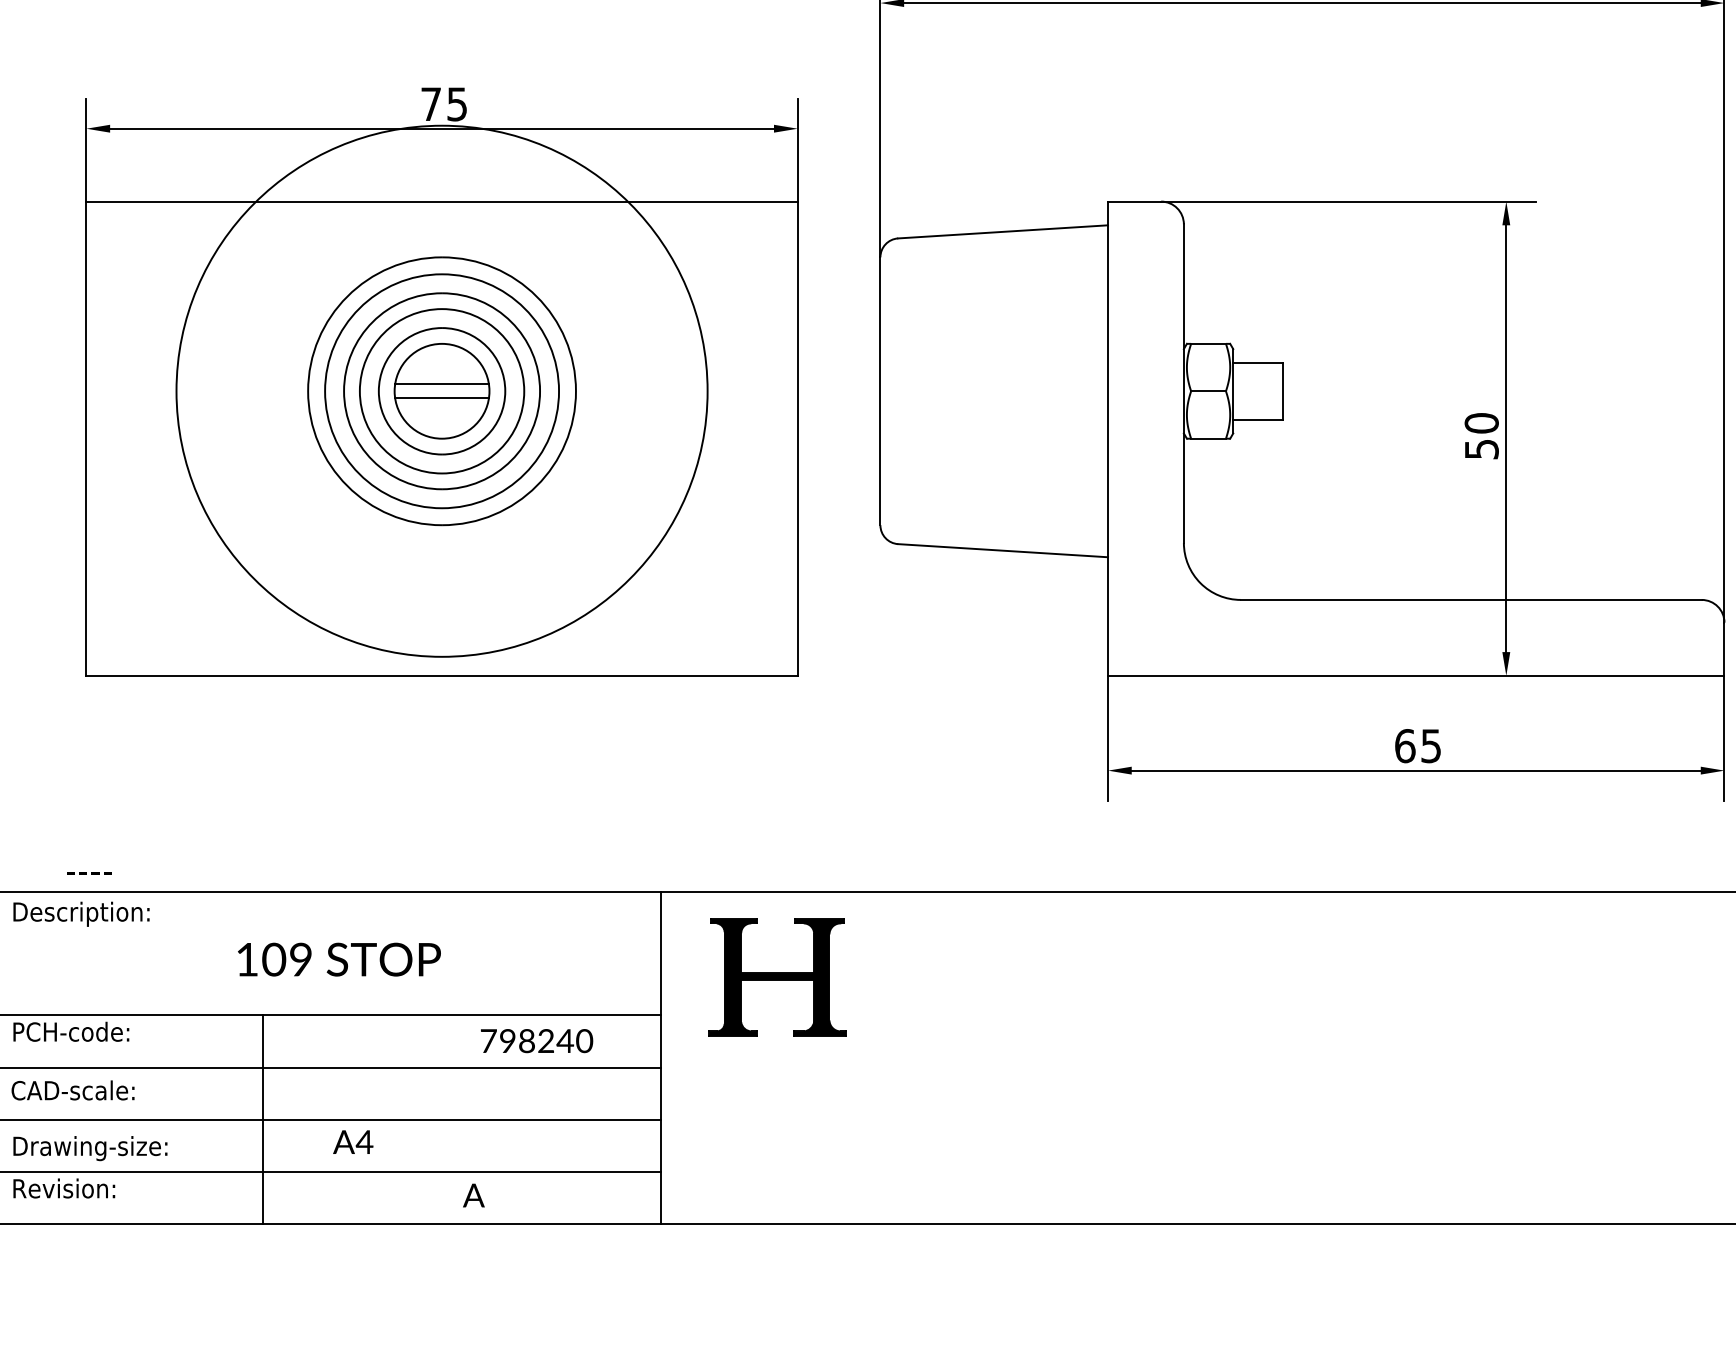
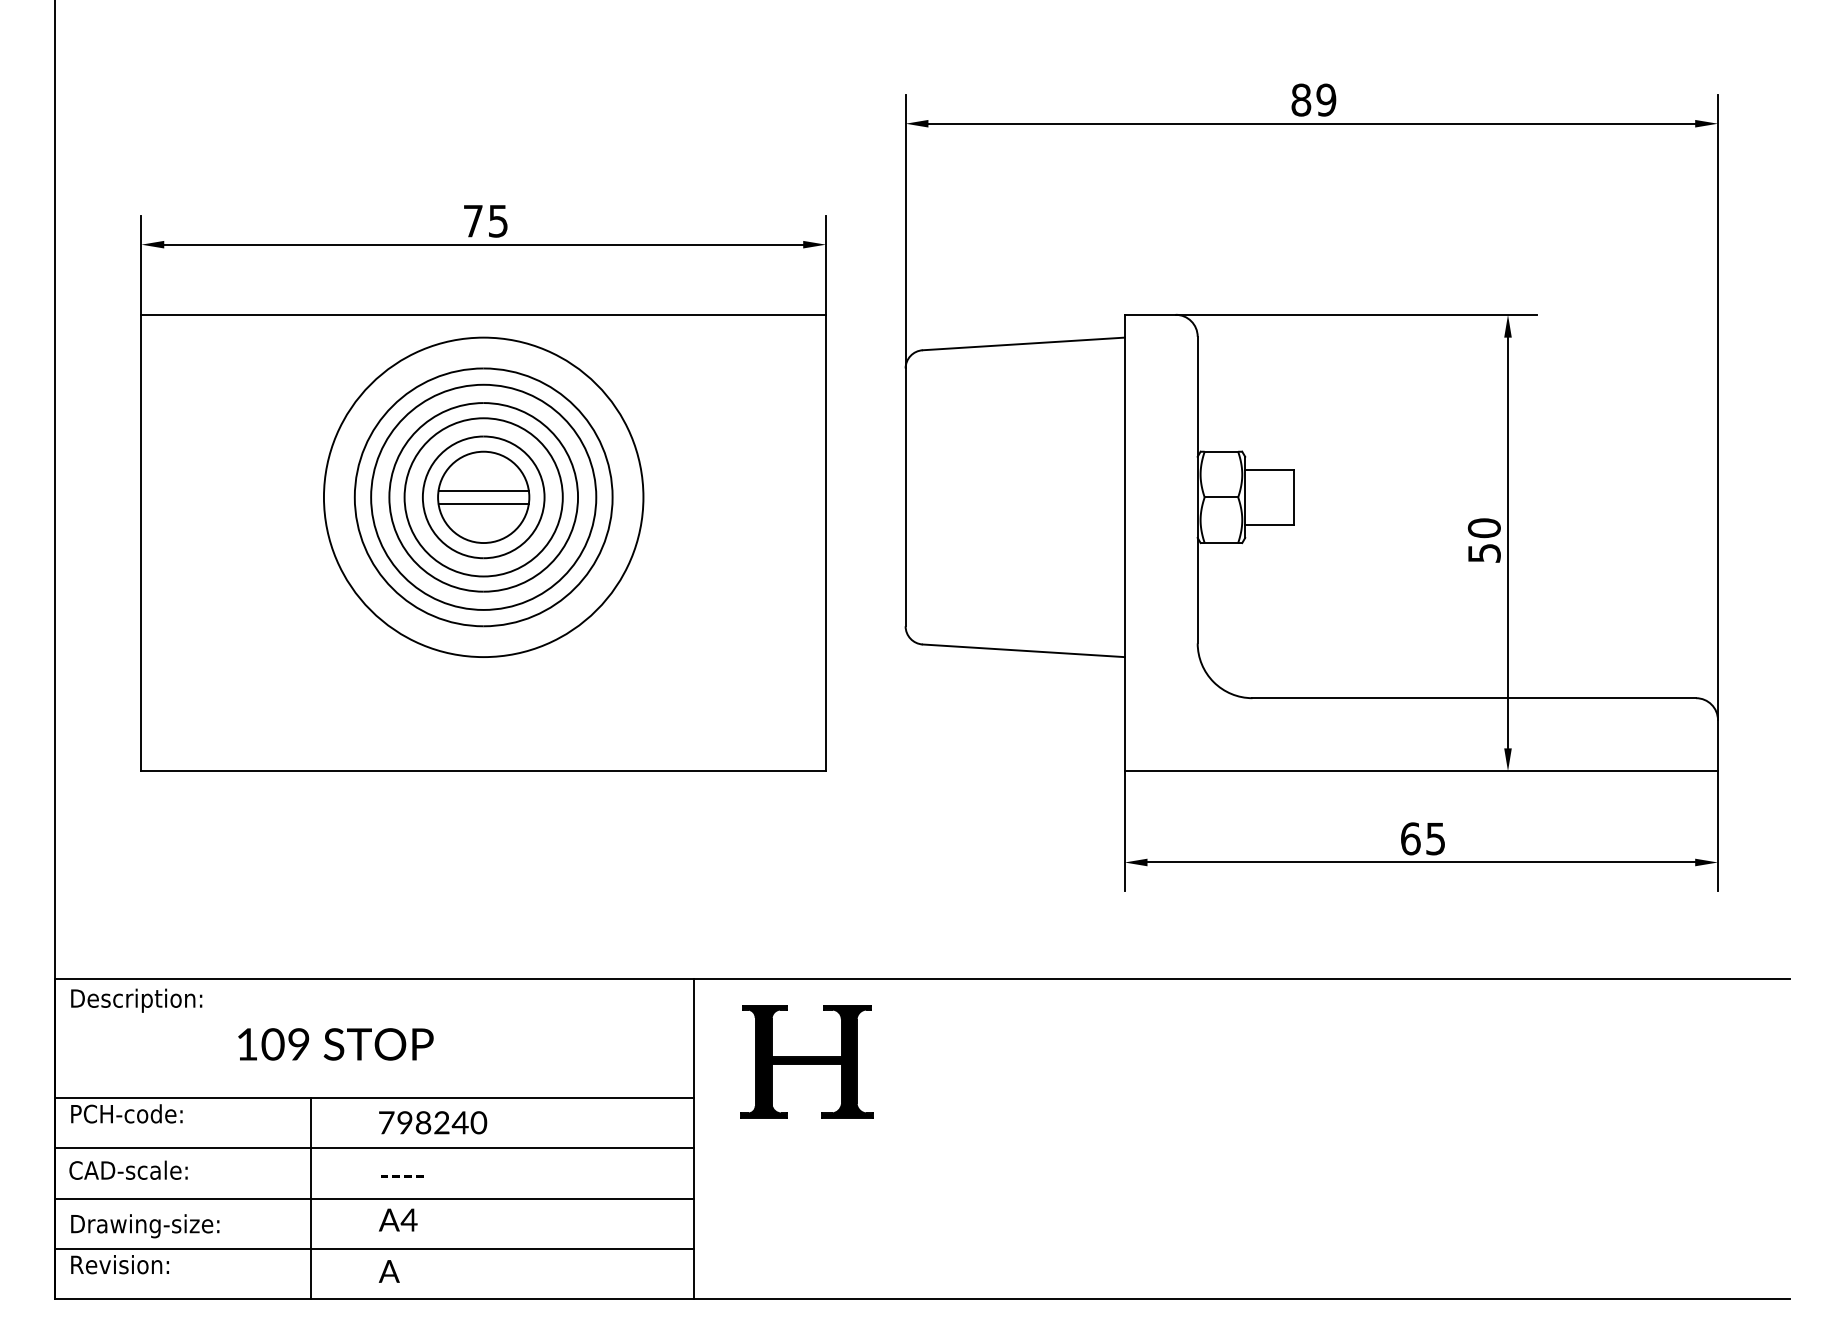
circle: (441, 391) -> (483, 497), size x0.62
text: (89, 873) -> (402, 1176), moved
text: (338, 959) -> (335, 1044), moved
text: (537, 1040) -> (433, 1122), moved
text: (473, 1195) -> (388, 1271), moved

